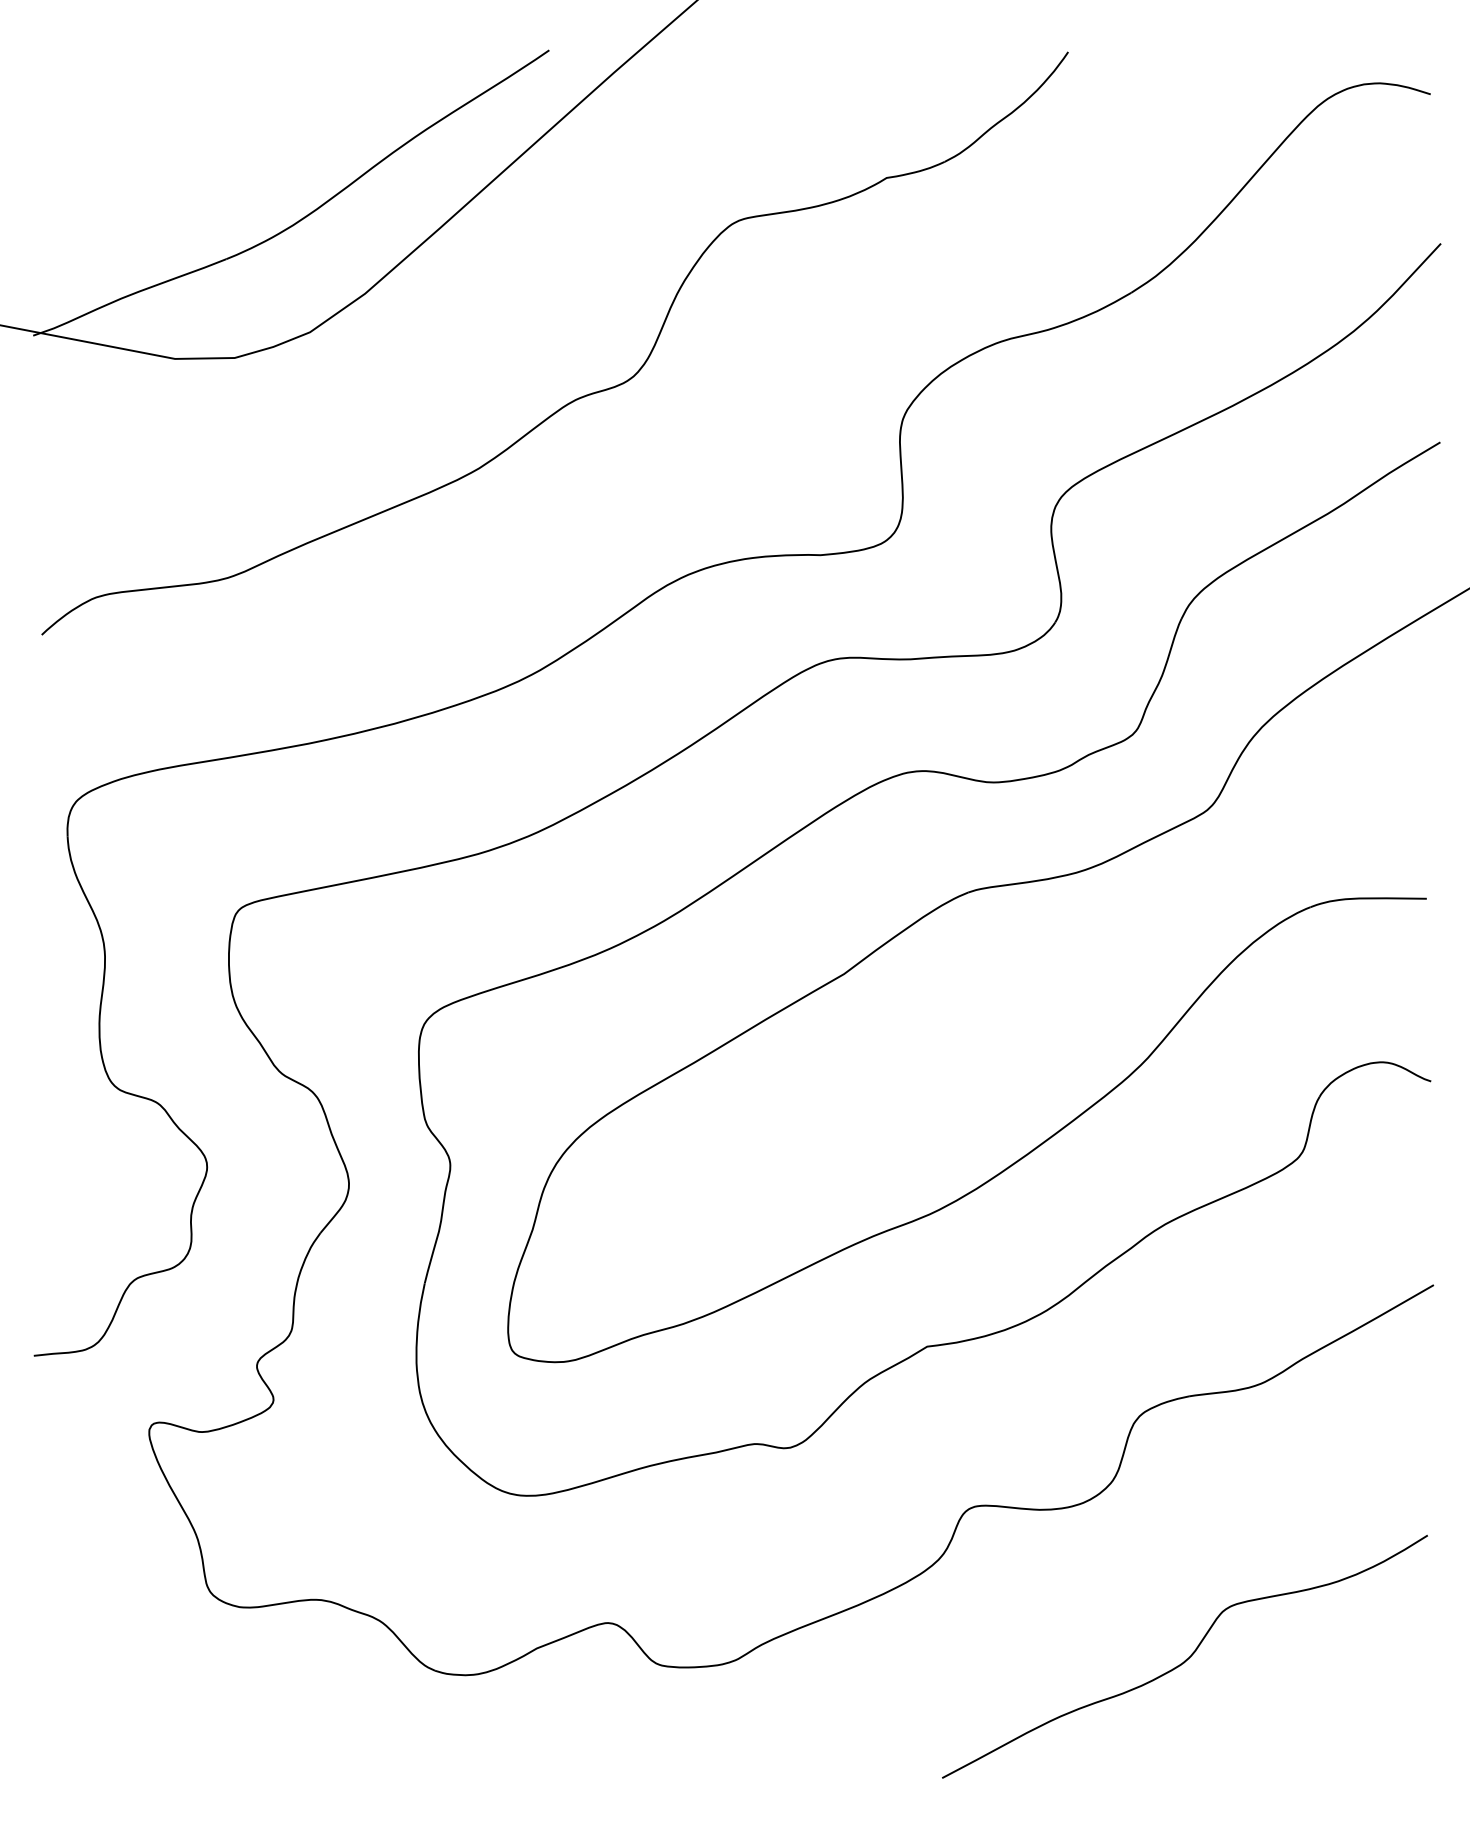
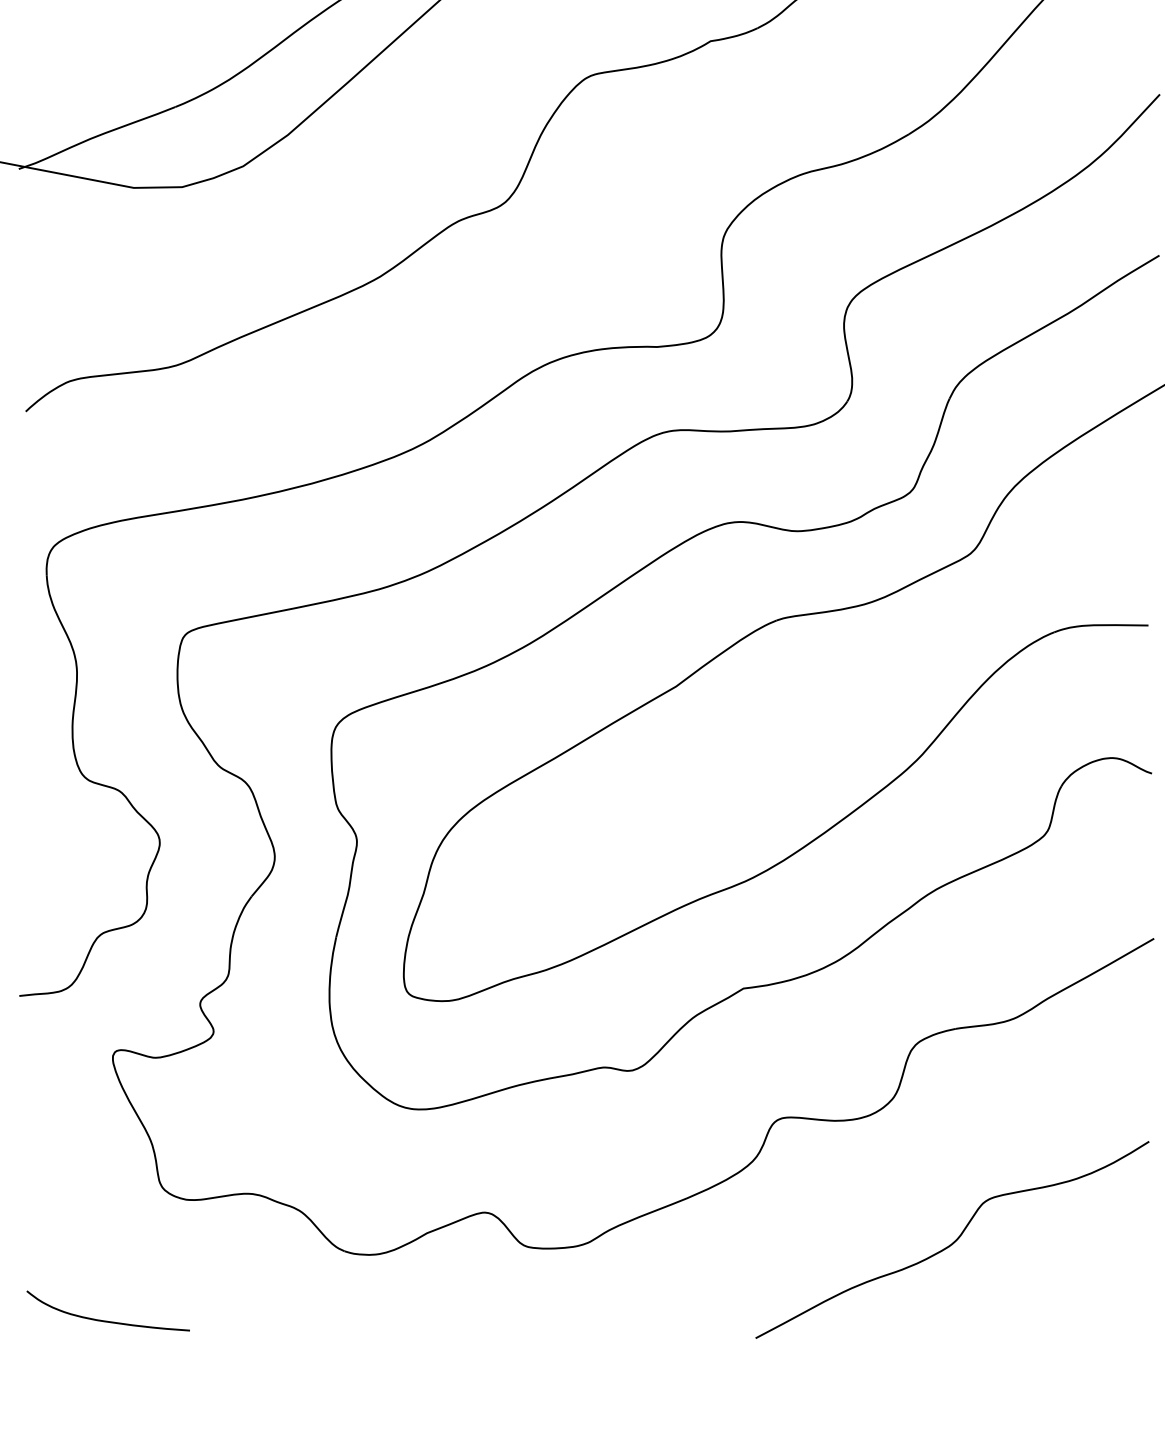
curve: (142, 1756) -> (107, 1320), added

